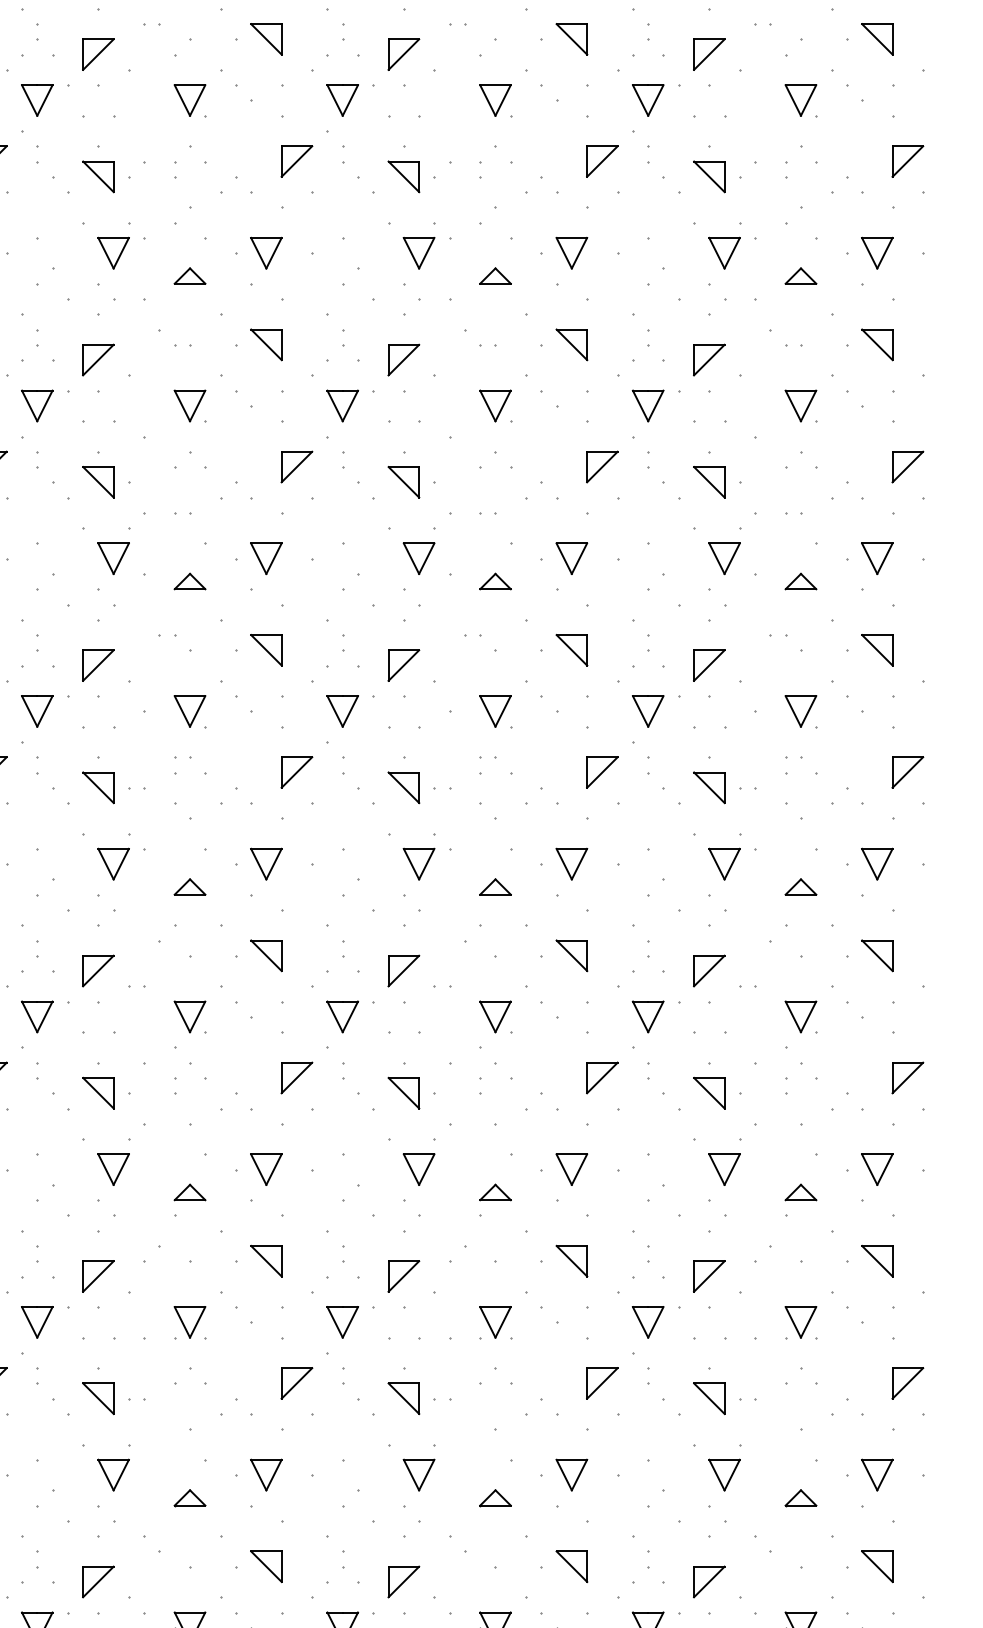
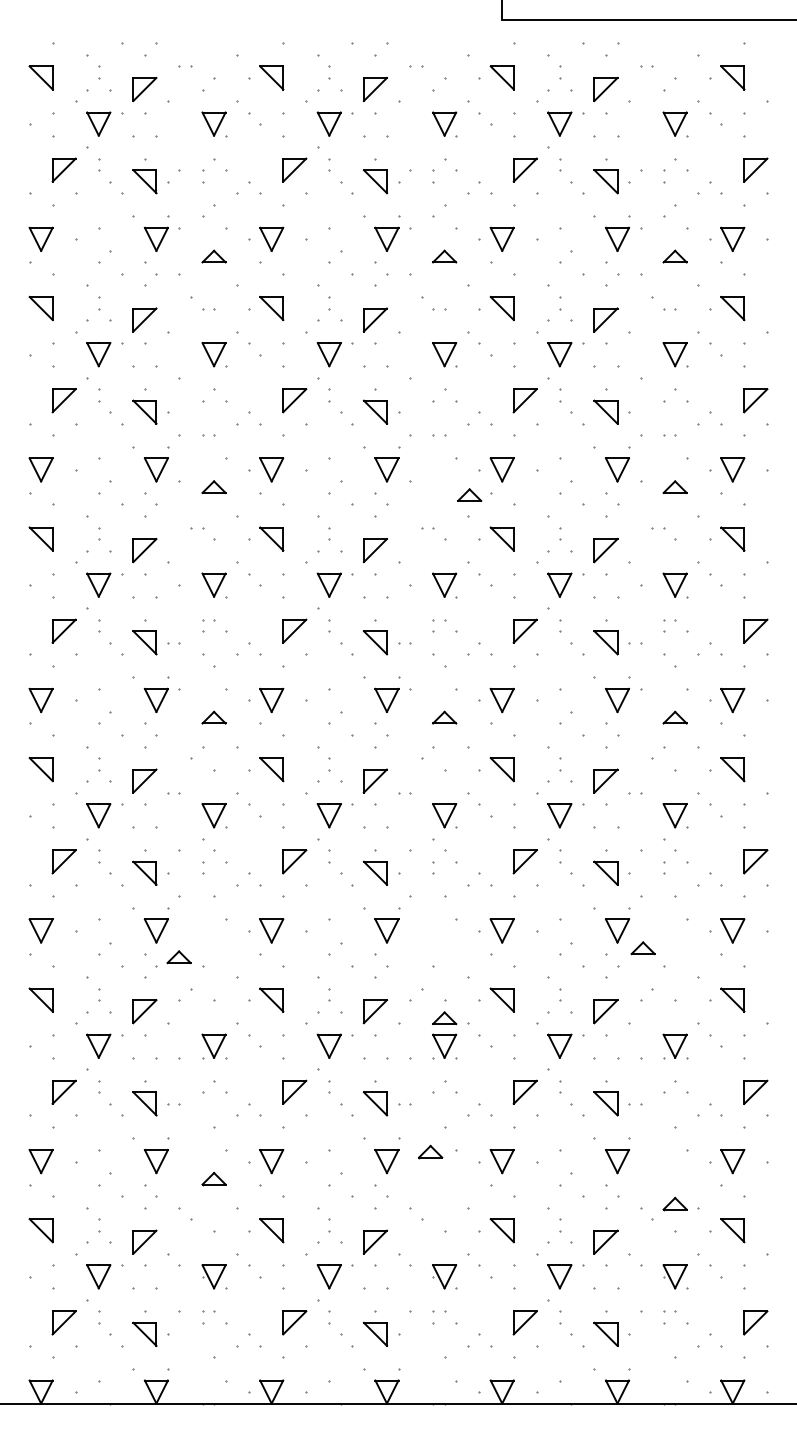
part: (495, 580) -> (469, 494), moved
part: (189, 1192) -> (178, 957), moved
part: (495, 1192) -> (444, 1018), moved
part: (800, 1192) -> (642, 948), moved
part: (495, 1497) -> (430, 1151), moved
part: (800, 1497) -> (674, 1203), moved

